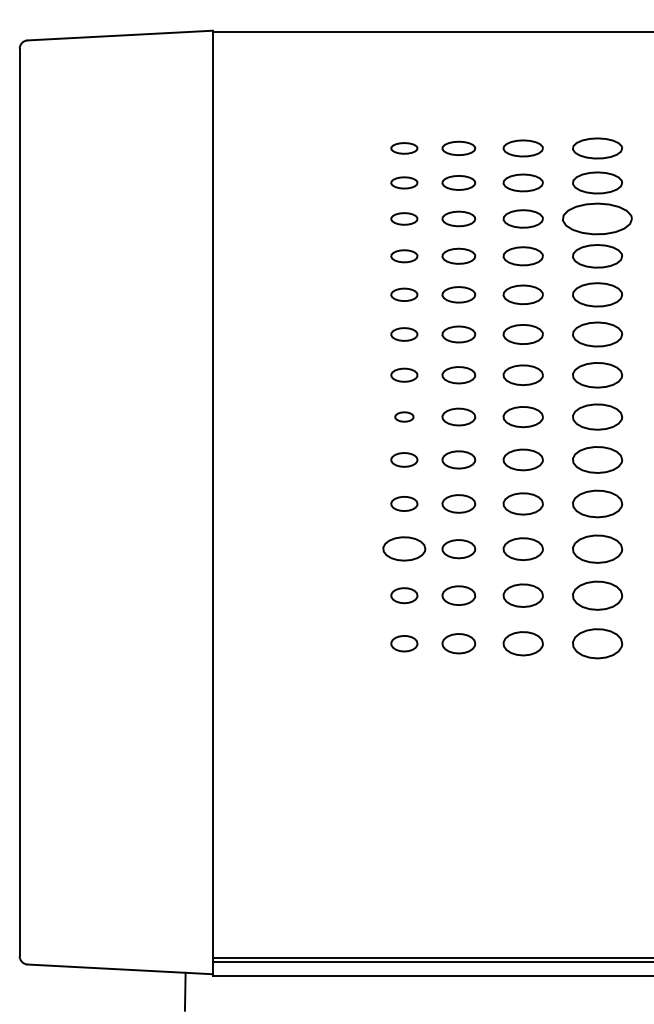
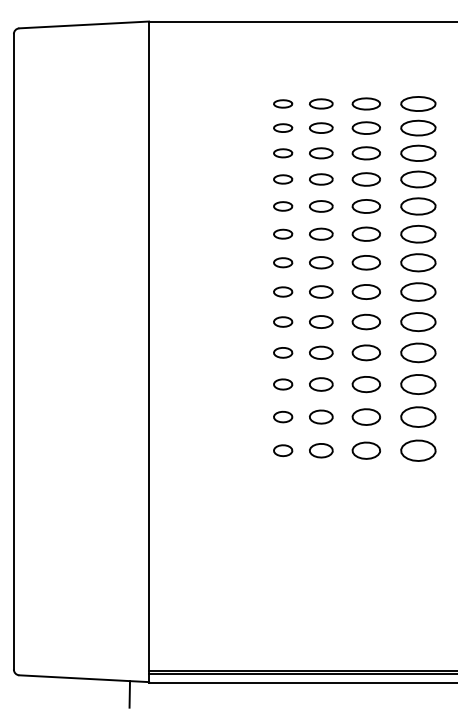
part: (597, 218) -> (418, 153), size x0.71
part: (404, 416) -> (283, 291), size x1.43
part: (404, 549) -> (283, 384), size x0.62

